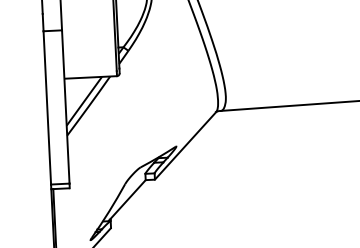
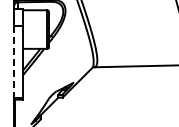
line: (47, 106) -> (14, 61), solid -> dashed

